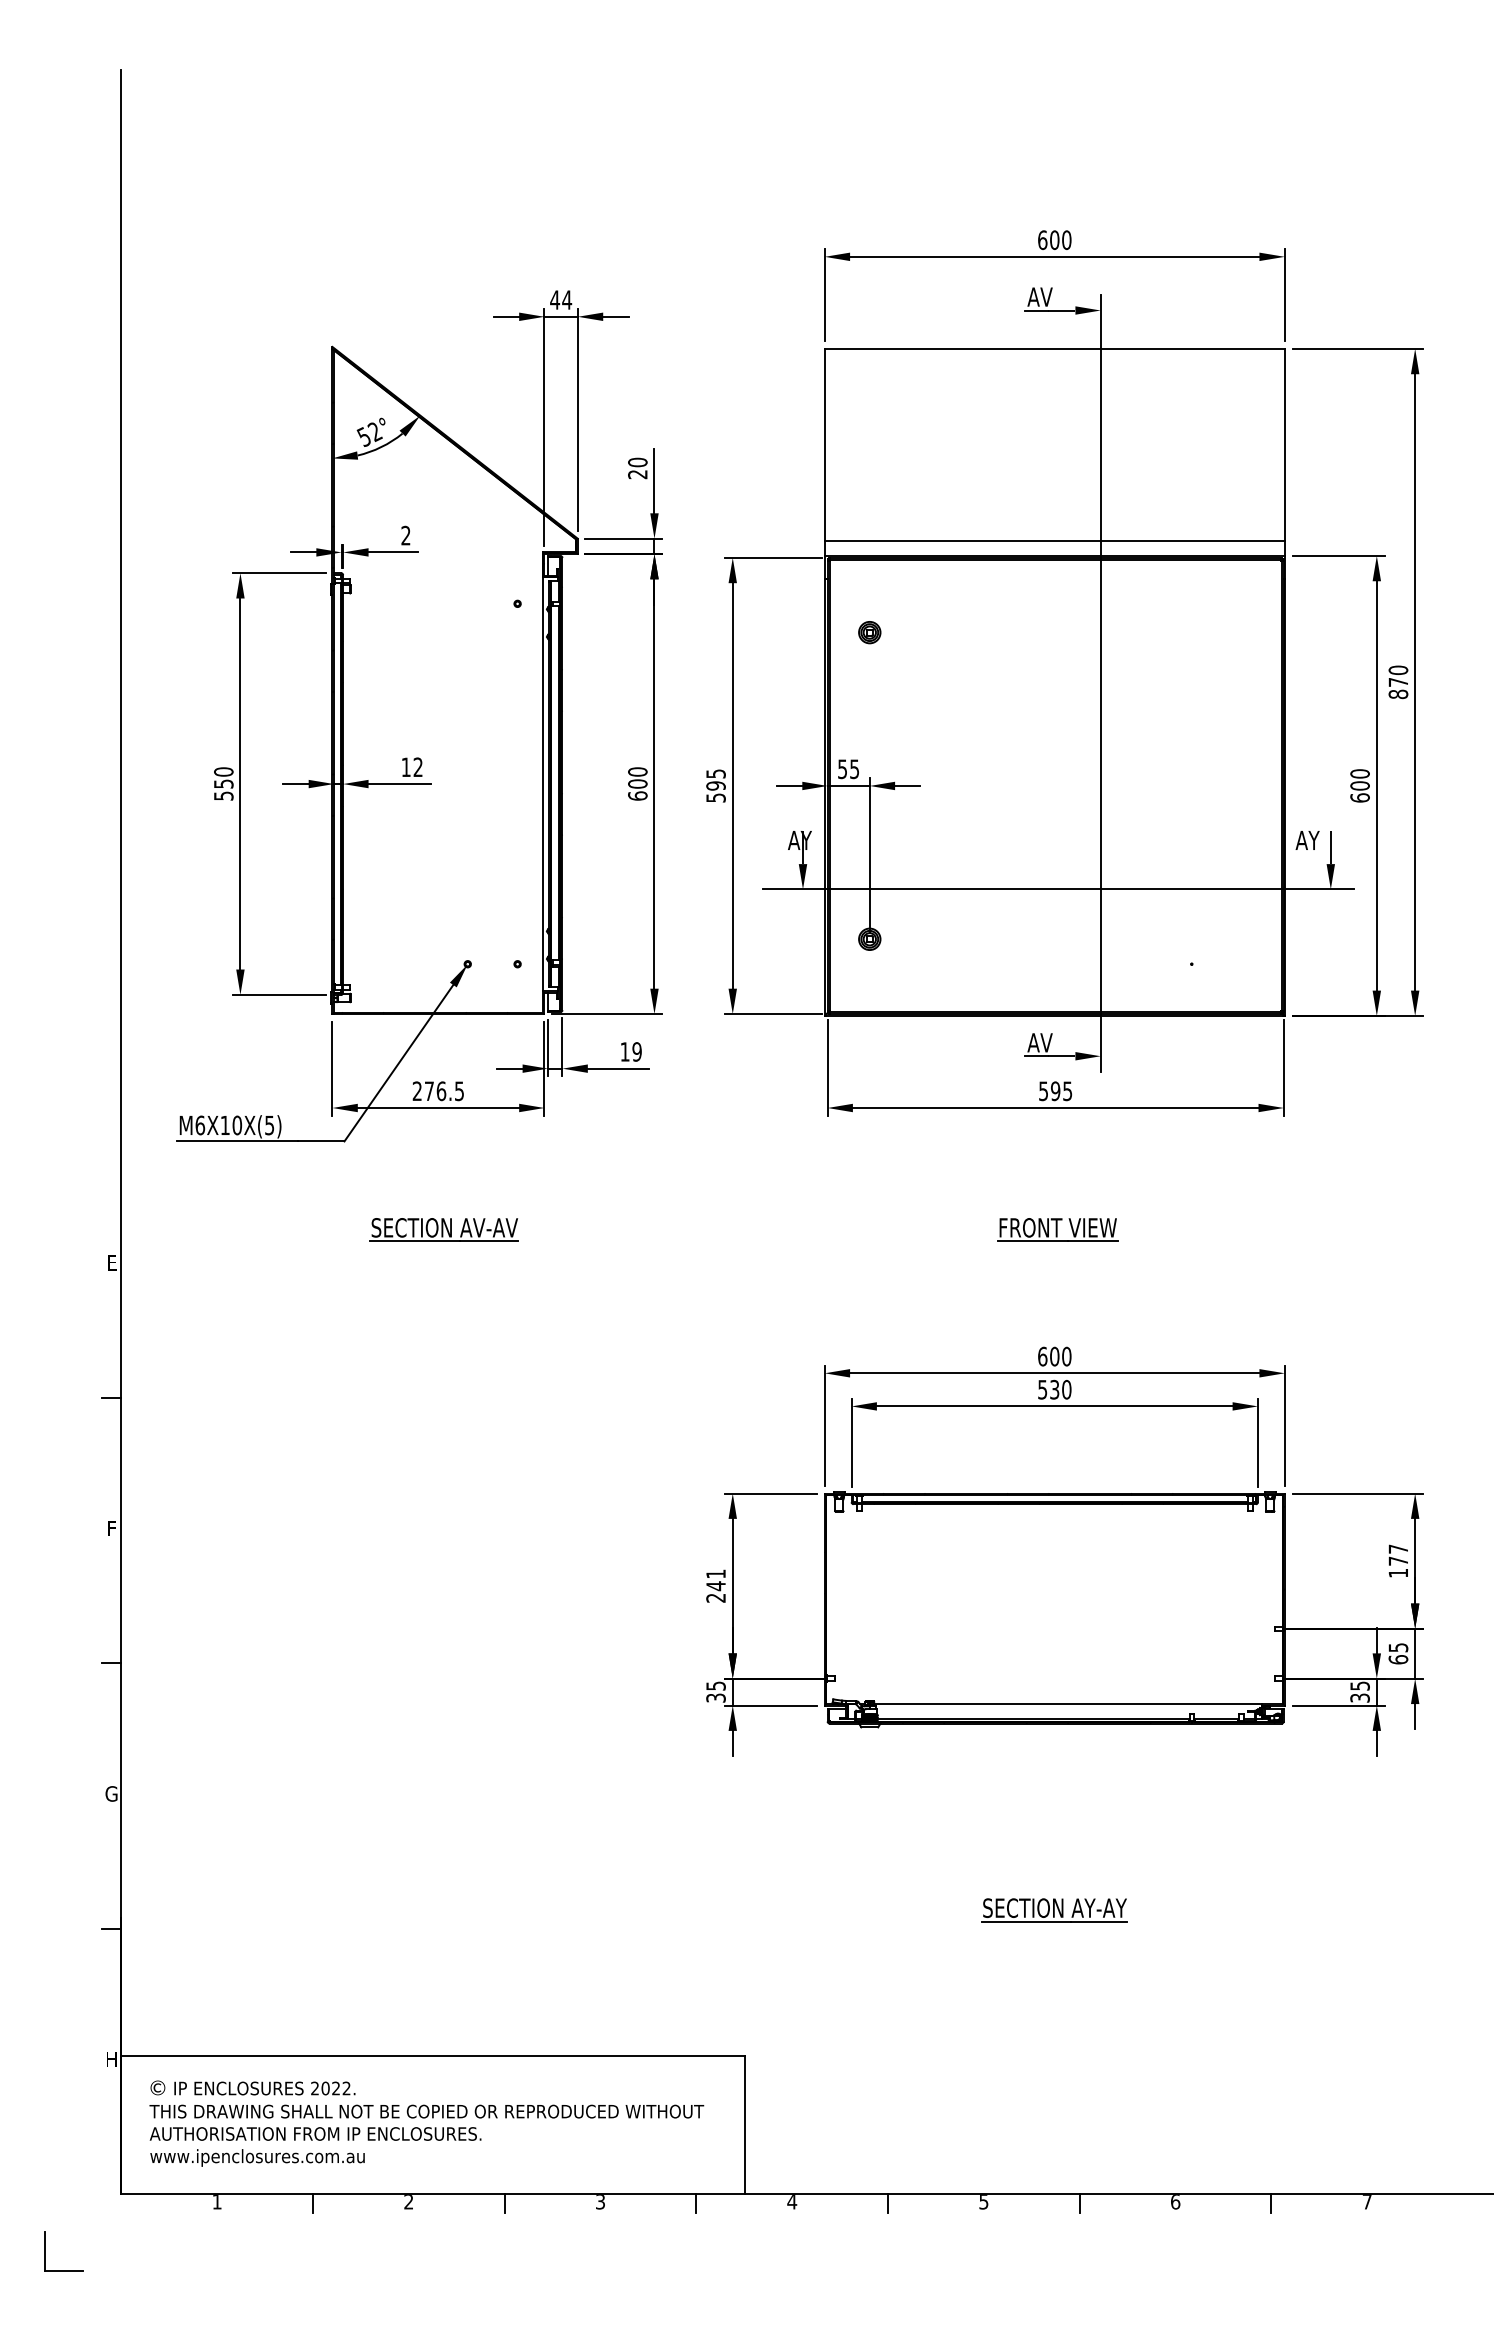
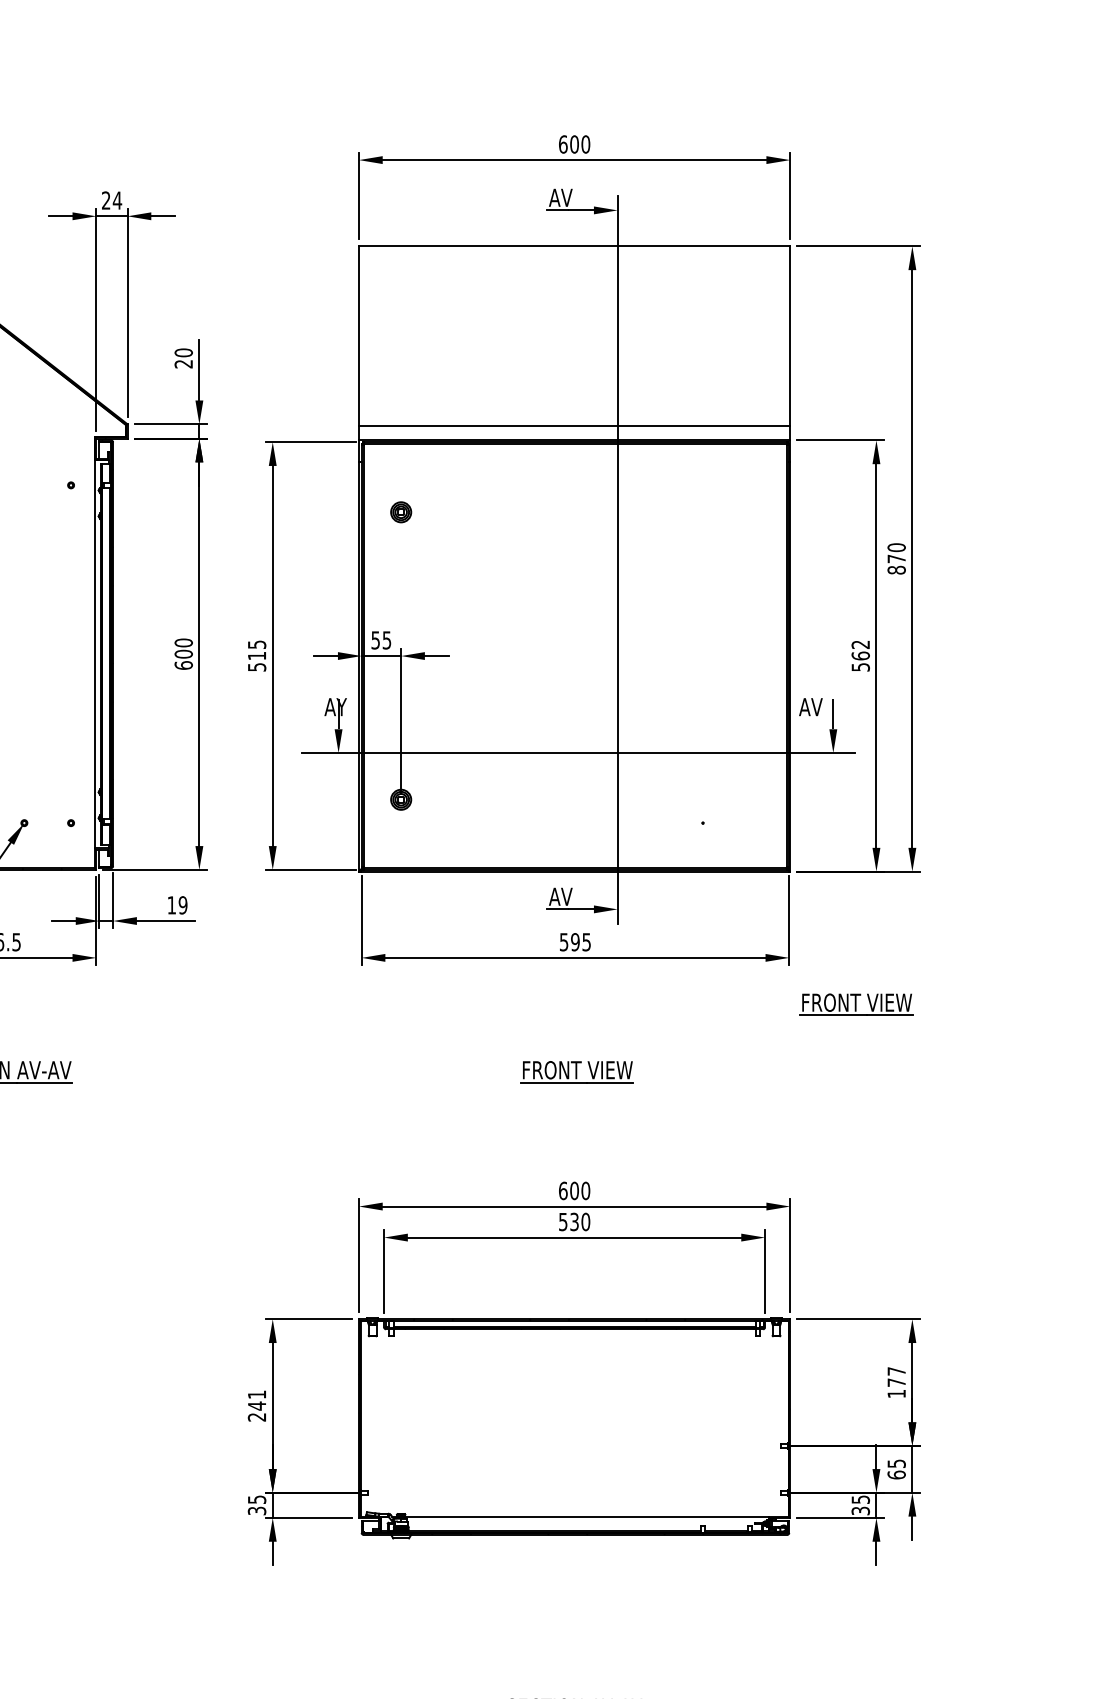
text: (555, 299) -> (106, 200), 44 -> 24
text: (715, 785) -> (256, 655), 595 -> 515
text: (1359, 785) -> (860, 655), 600 -> 562
text: (1306, 840) -> (810, 707), AY -> AV
part: (1355, 1157) -> (856, 1004), added

